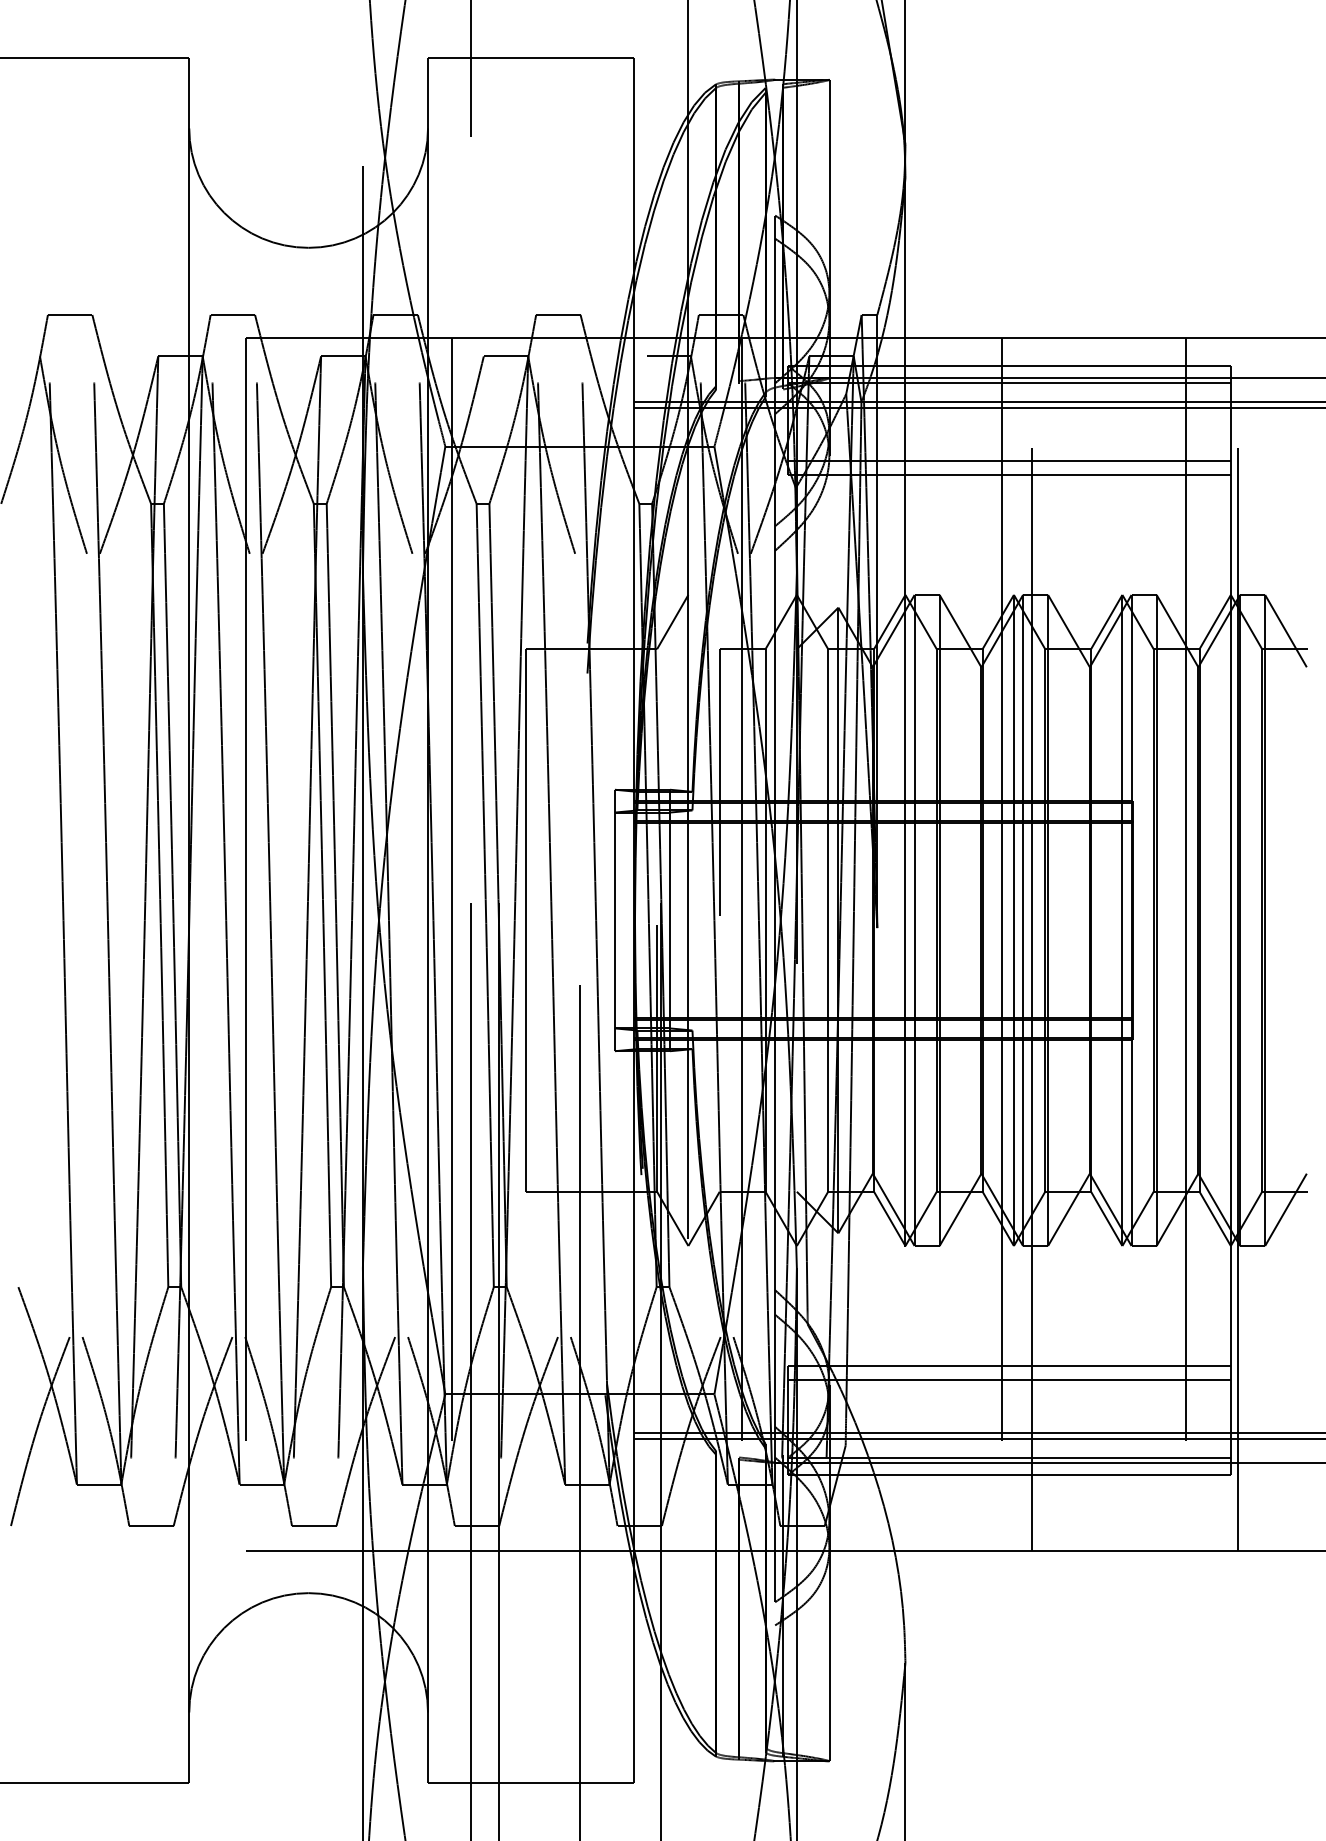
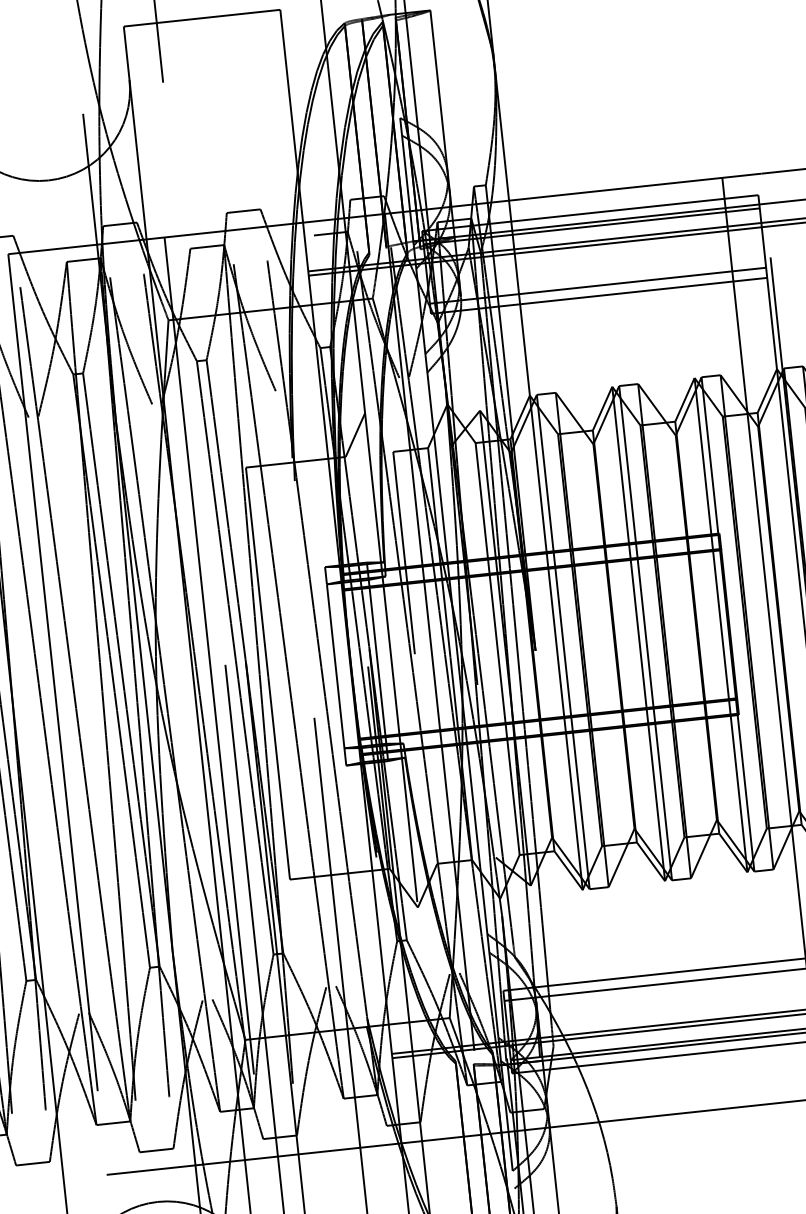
line: (1001, 944) -> (631, 653), removed
line: (1032, 944) -> (654, 650), removed

